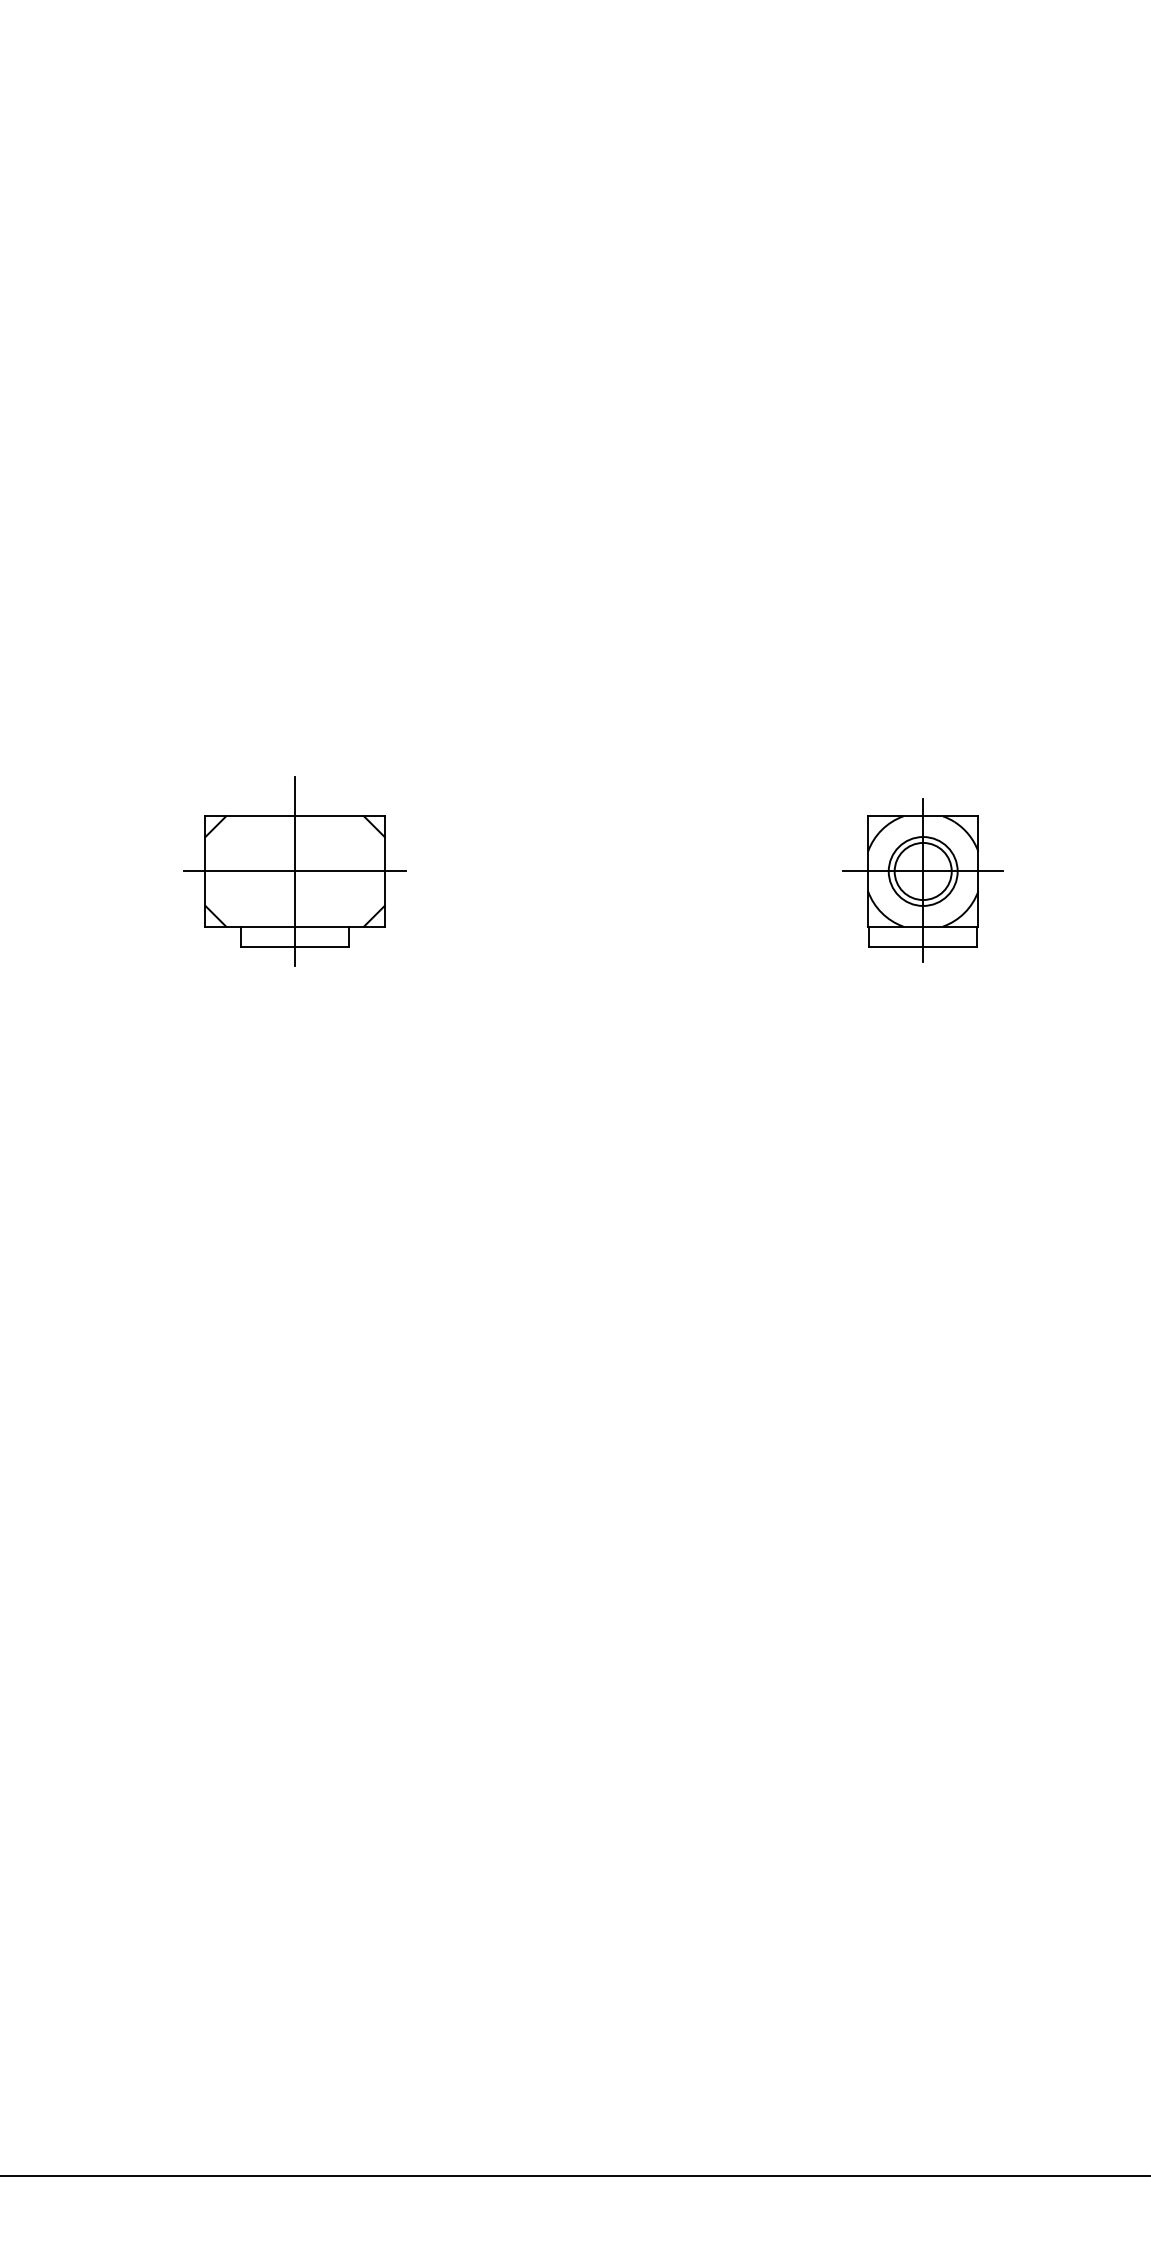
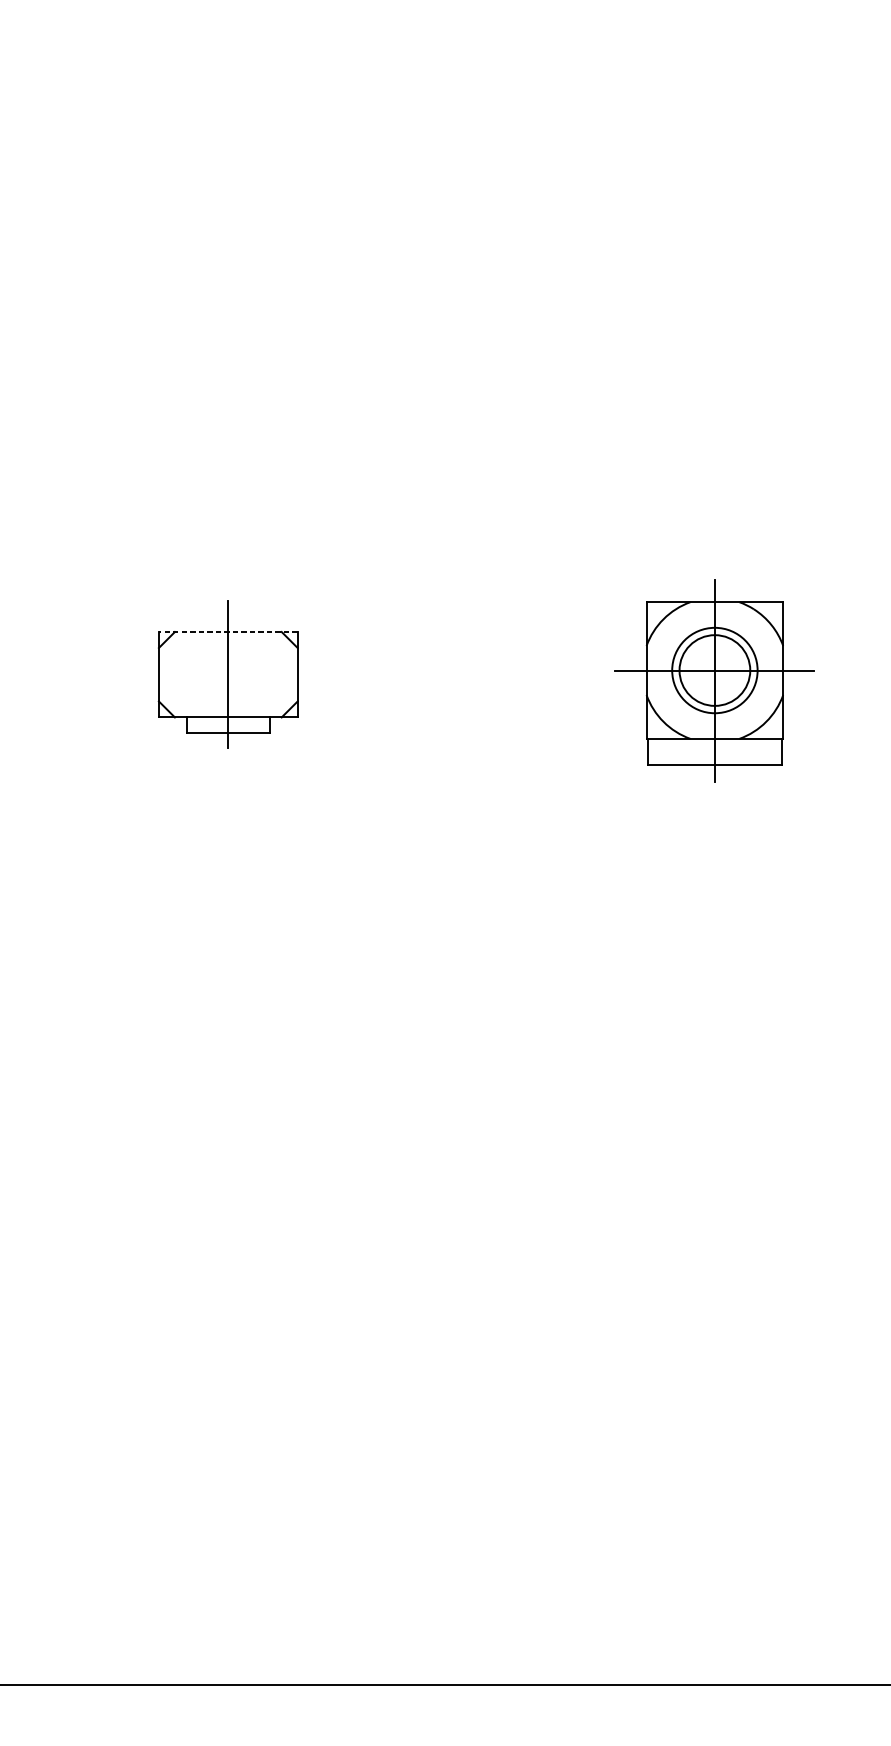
line: (295, 816) -> (228, 632), solid -> dashed
line: (294, 871) -> (227, 674), removed
part: (922, 880) -> (714, 681), size x1.6

